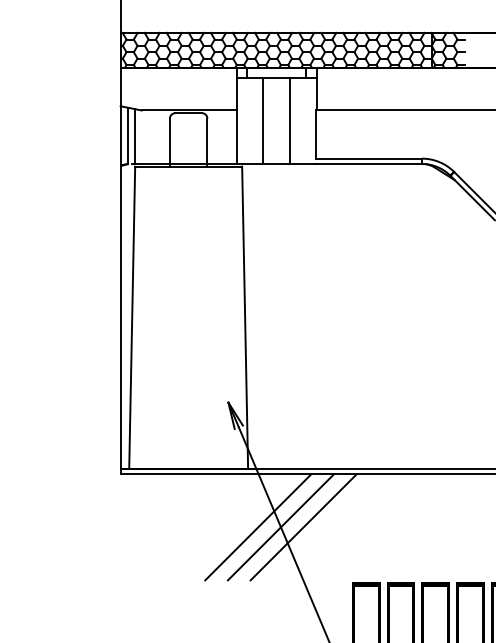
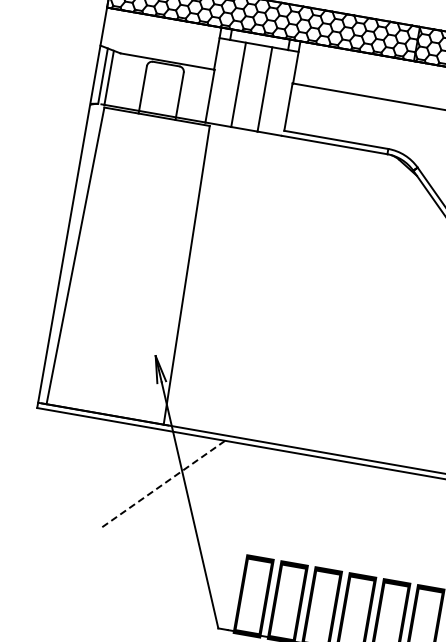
line: (258, 526) -> (164, 483), solid -> dashed
line: (280, 527) -> (185, 488), removed
line: (303, 527) -> (208, 491), removed

